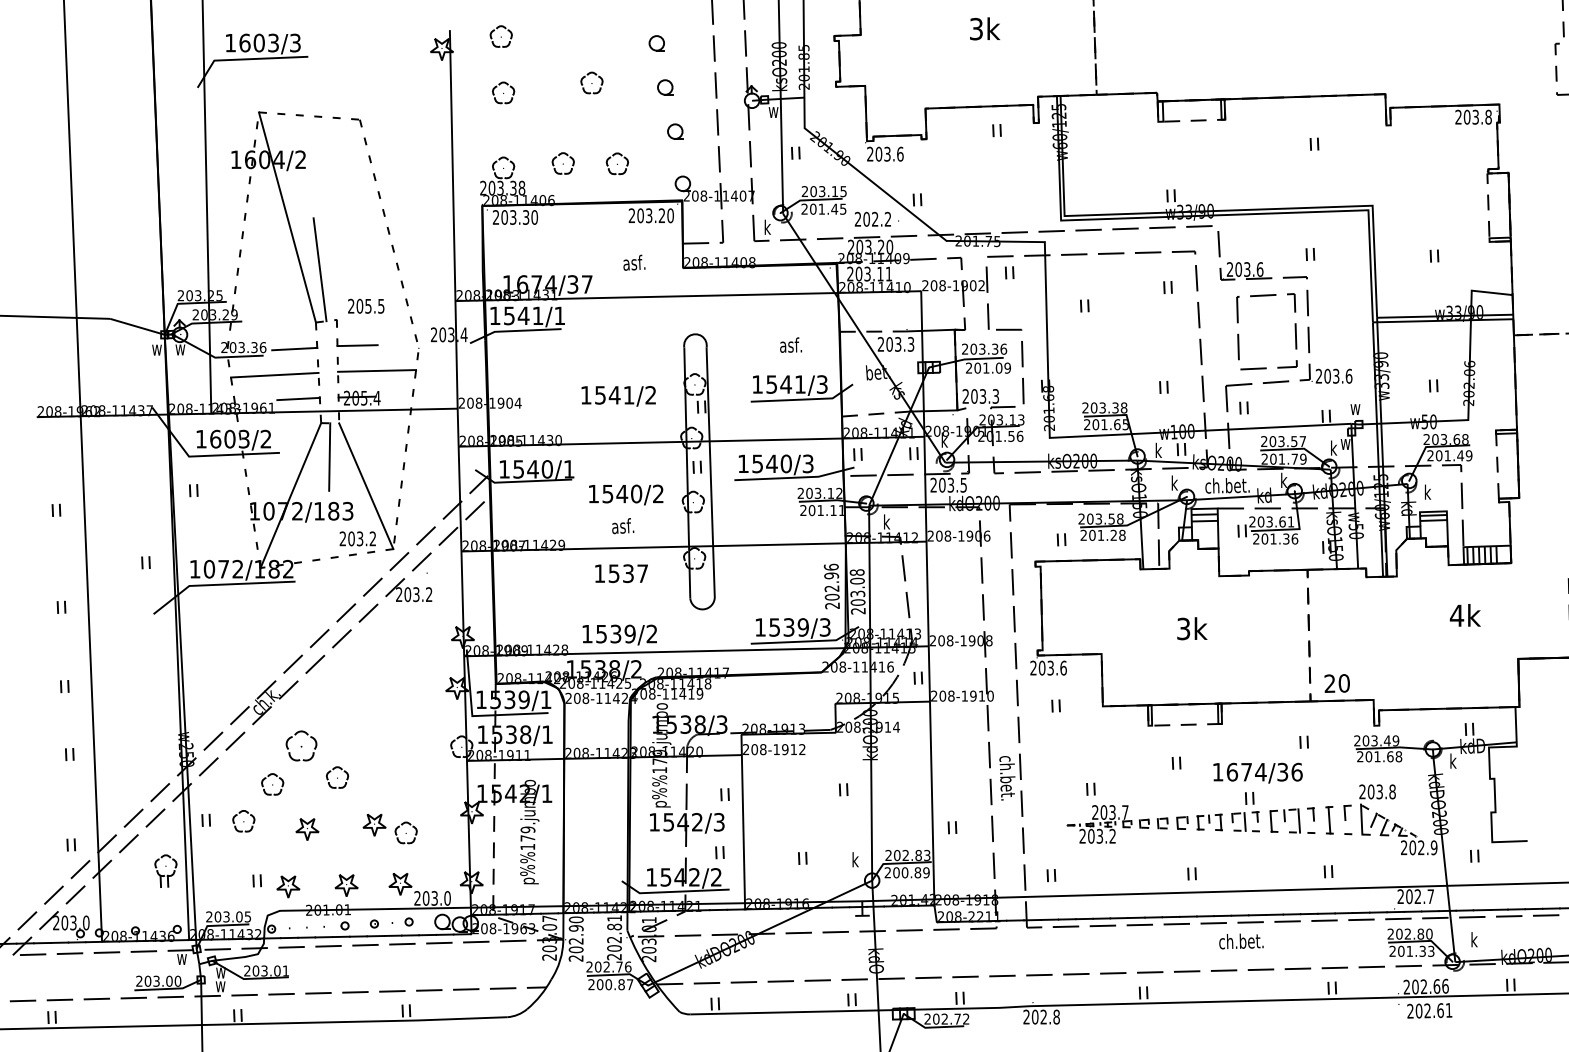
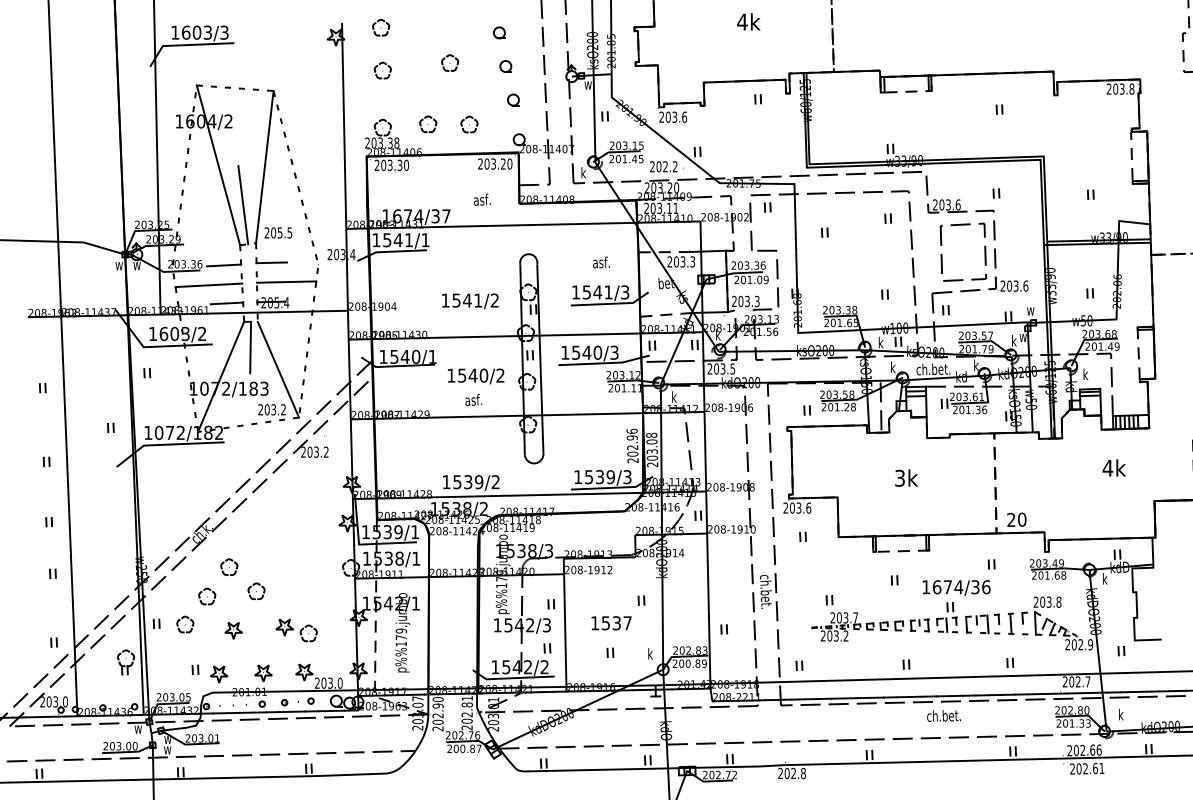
text: (976, 28) -> (742, 21), 3k -> 4k
line: (347, 220) -> (264, 167), added
text: (621, 573) -> (611, 623), moved
part: (301, 744) -> (229, 566), size x0.71

